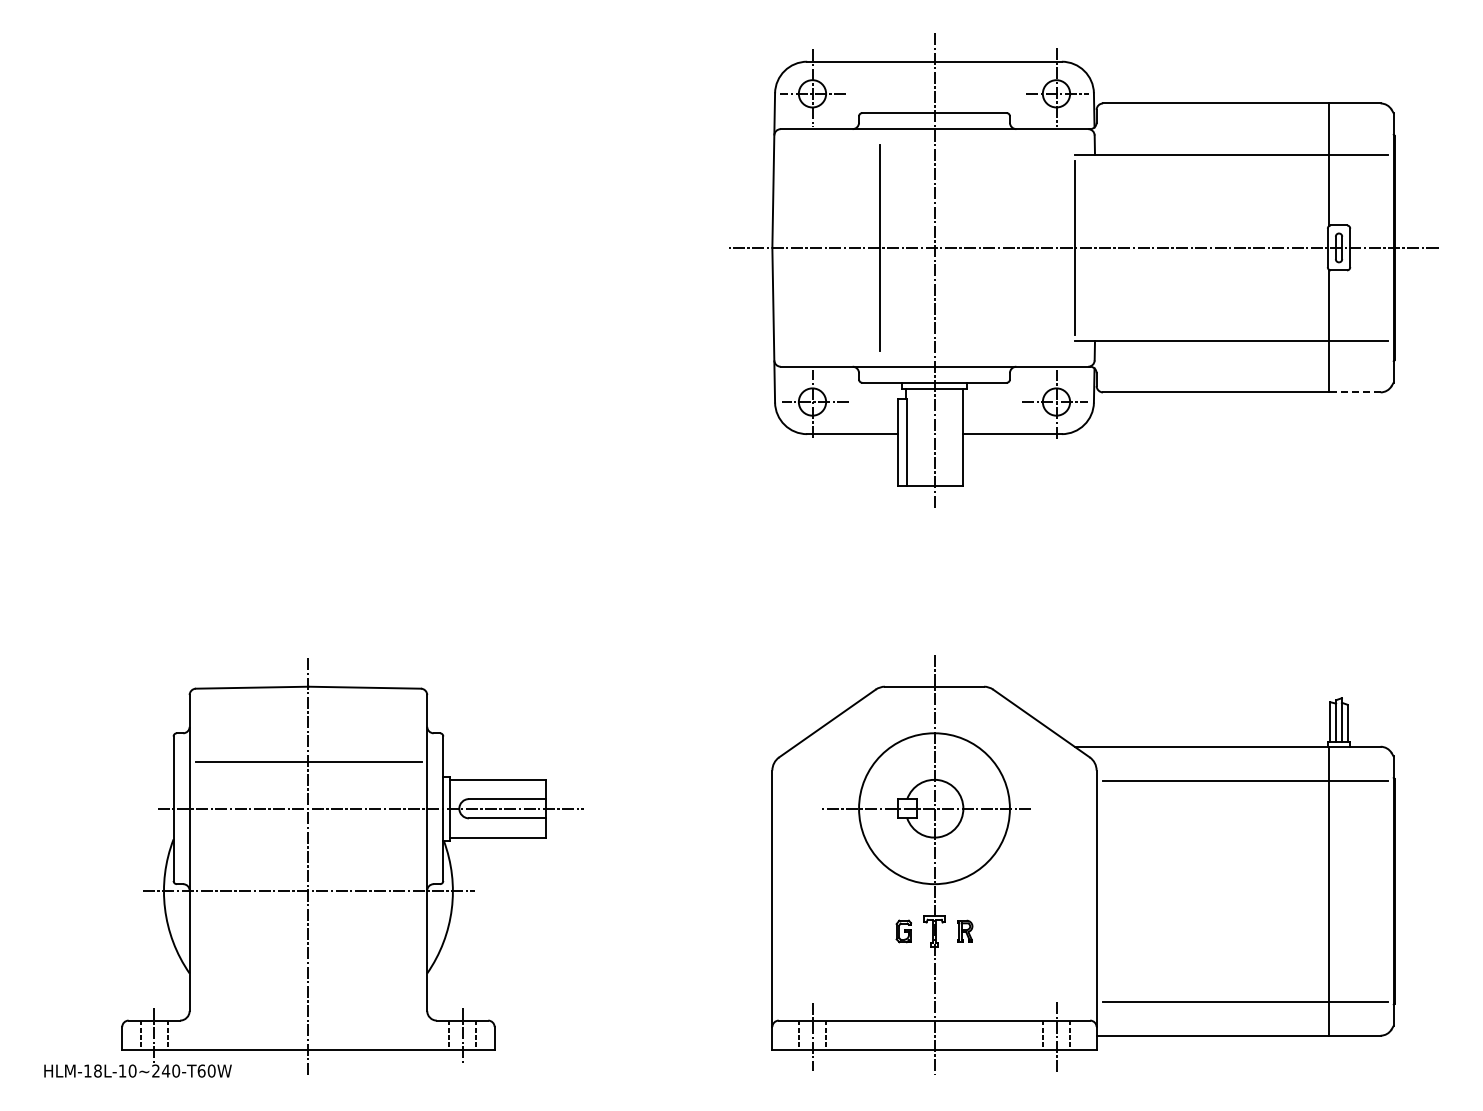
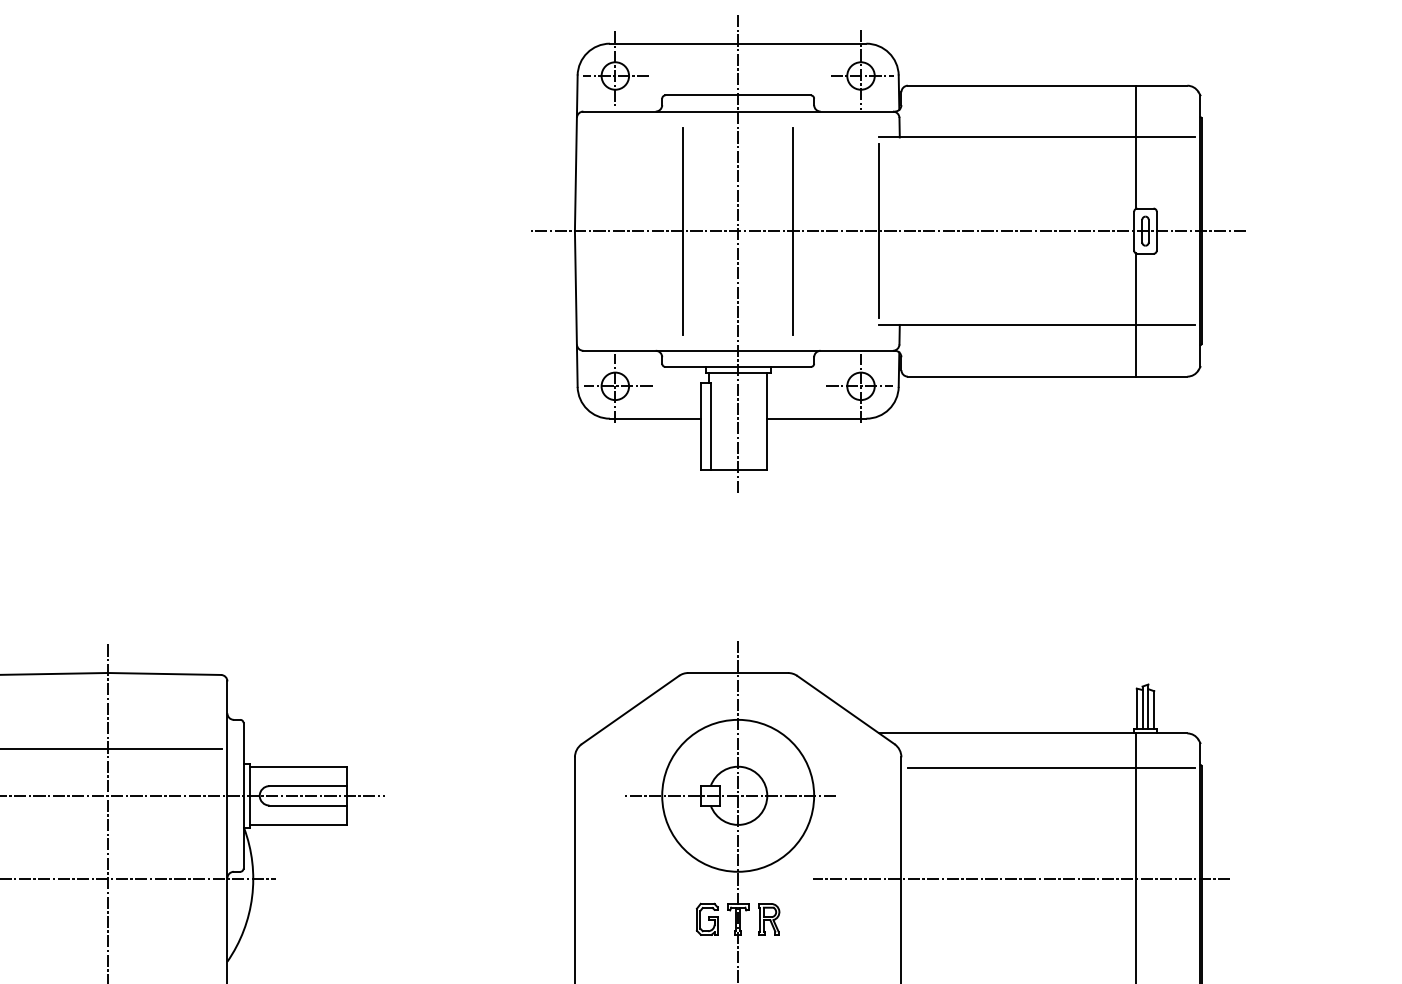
line: (989, 247) -> (793, 230), added
line: (1355, 392) -> (1162, 376), dashed -> solid
line: (1215, 891) -> (1021, 879), added
part: (903, 931) -> (706, 919), size x1.43
part: (965, 931) -> (769, 919), size x1.43

